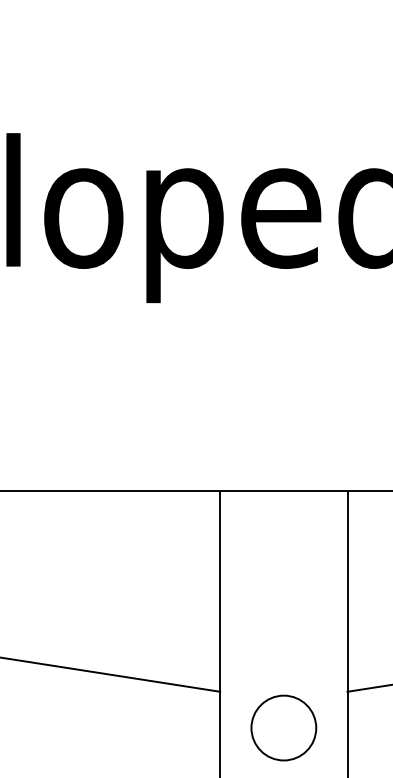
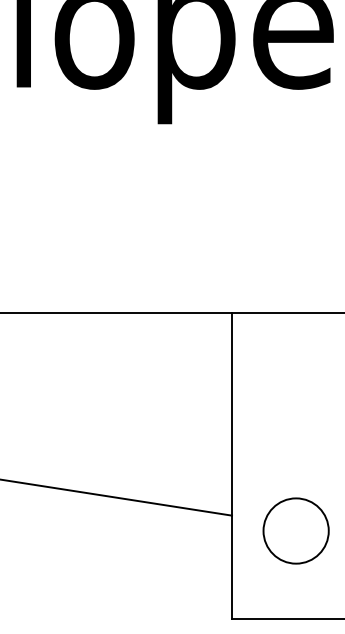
circle: (283, 727) -> (295, 530), moved

